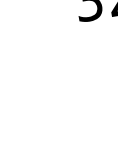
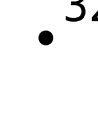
part: (57, 47) -> (45, 37), added

